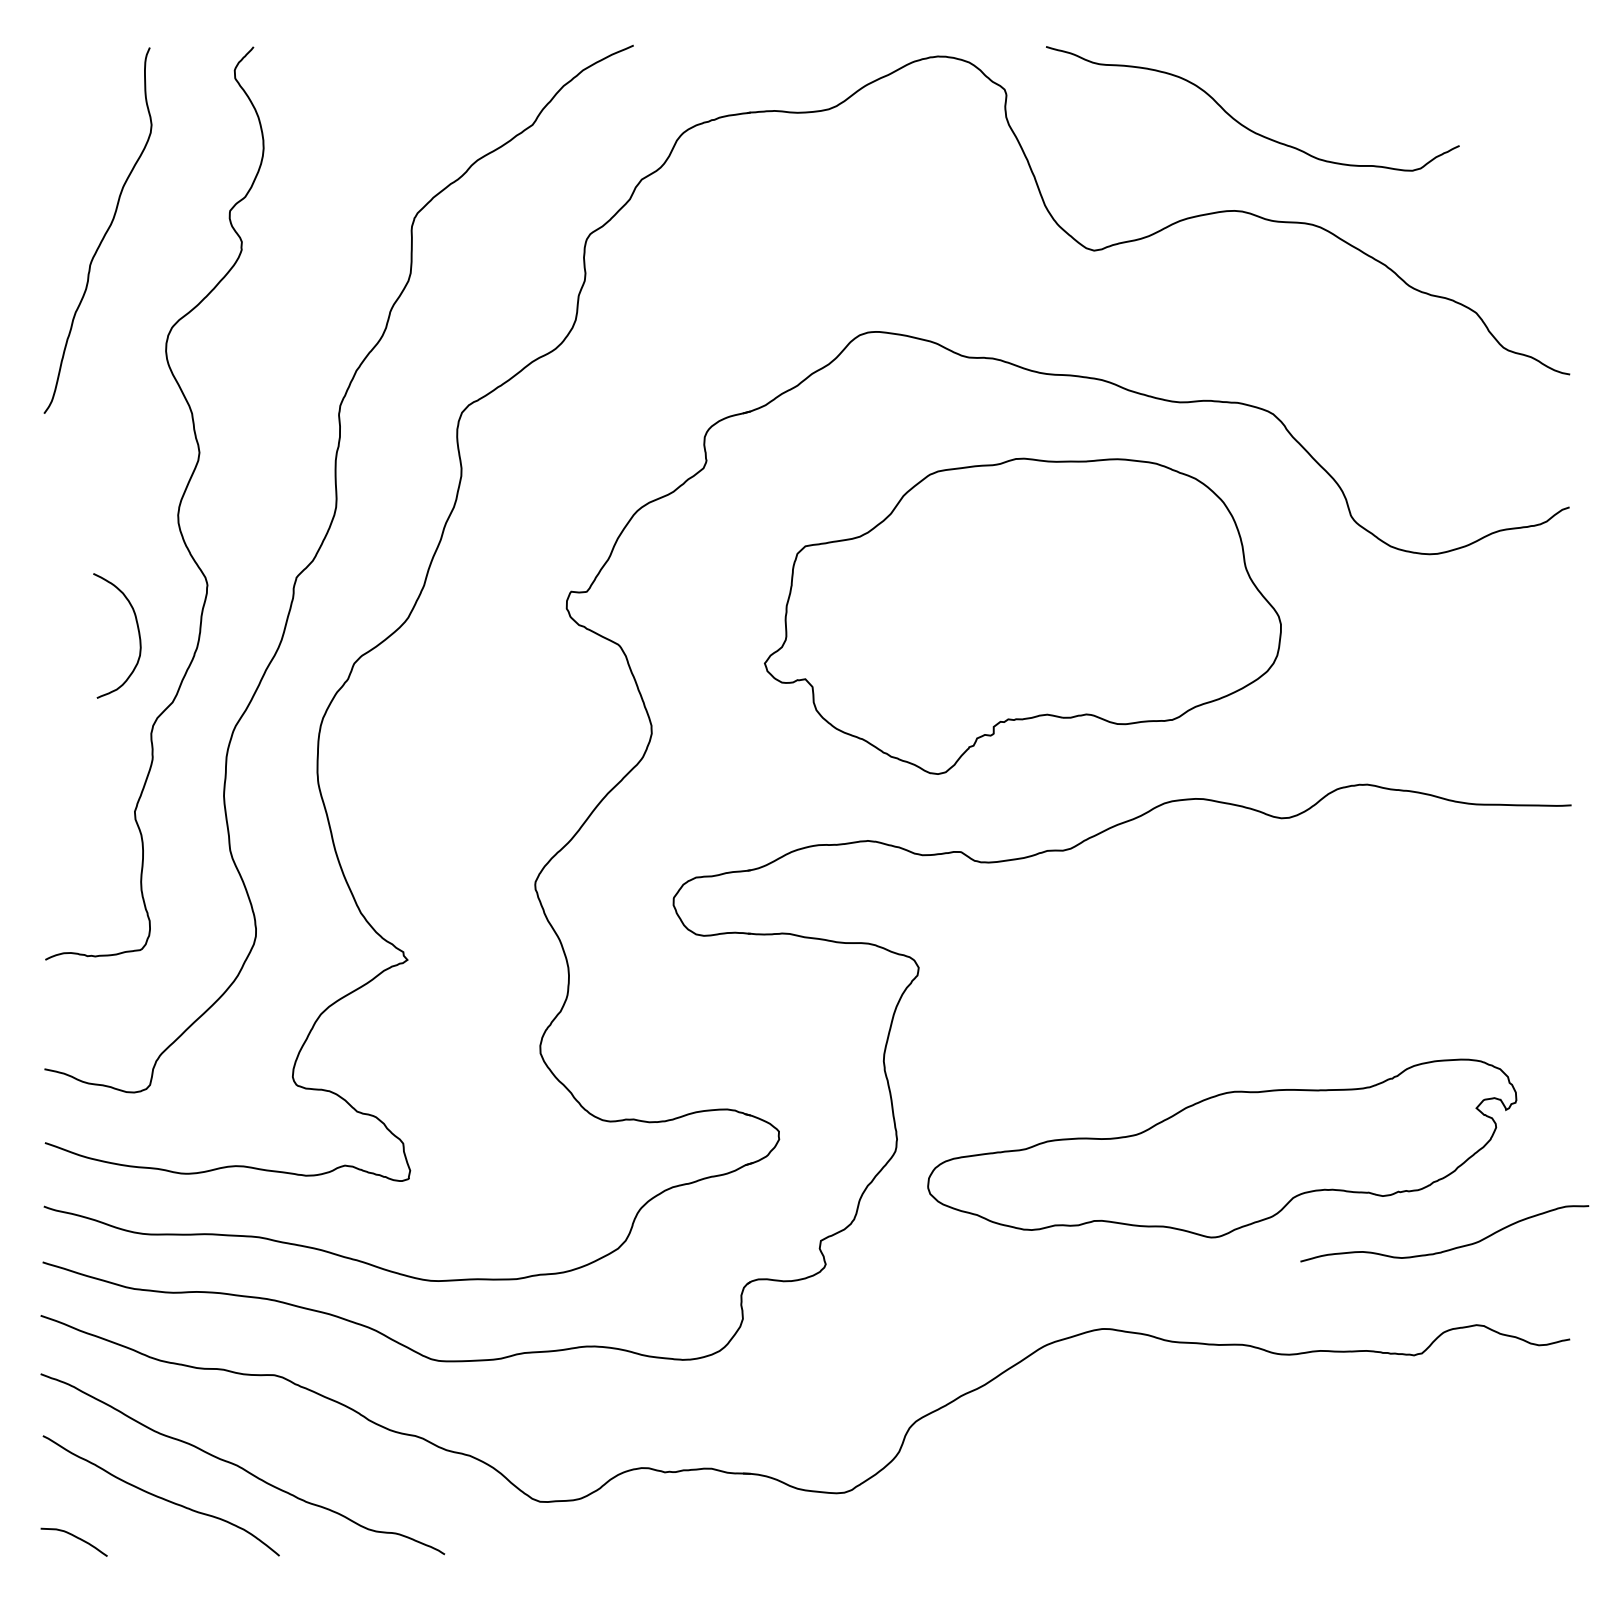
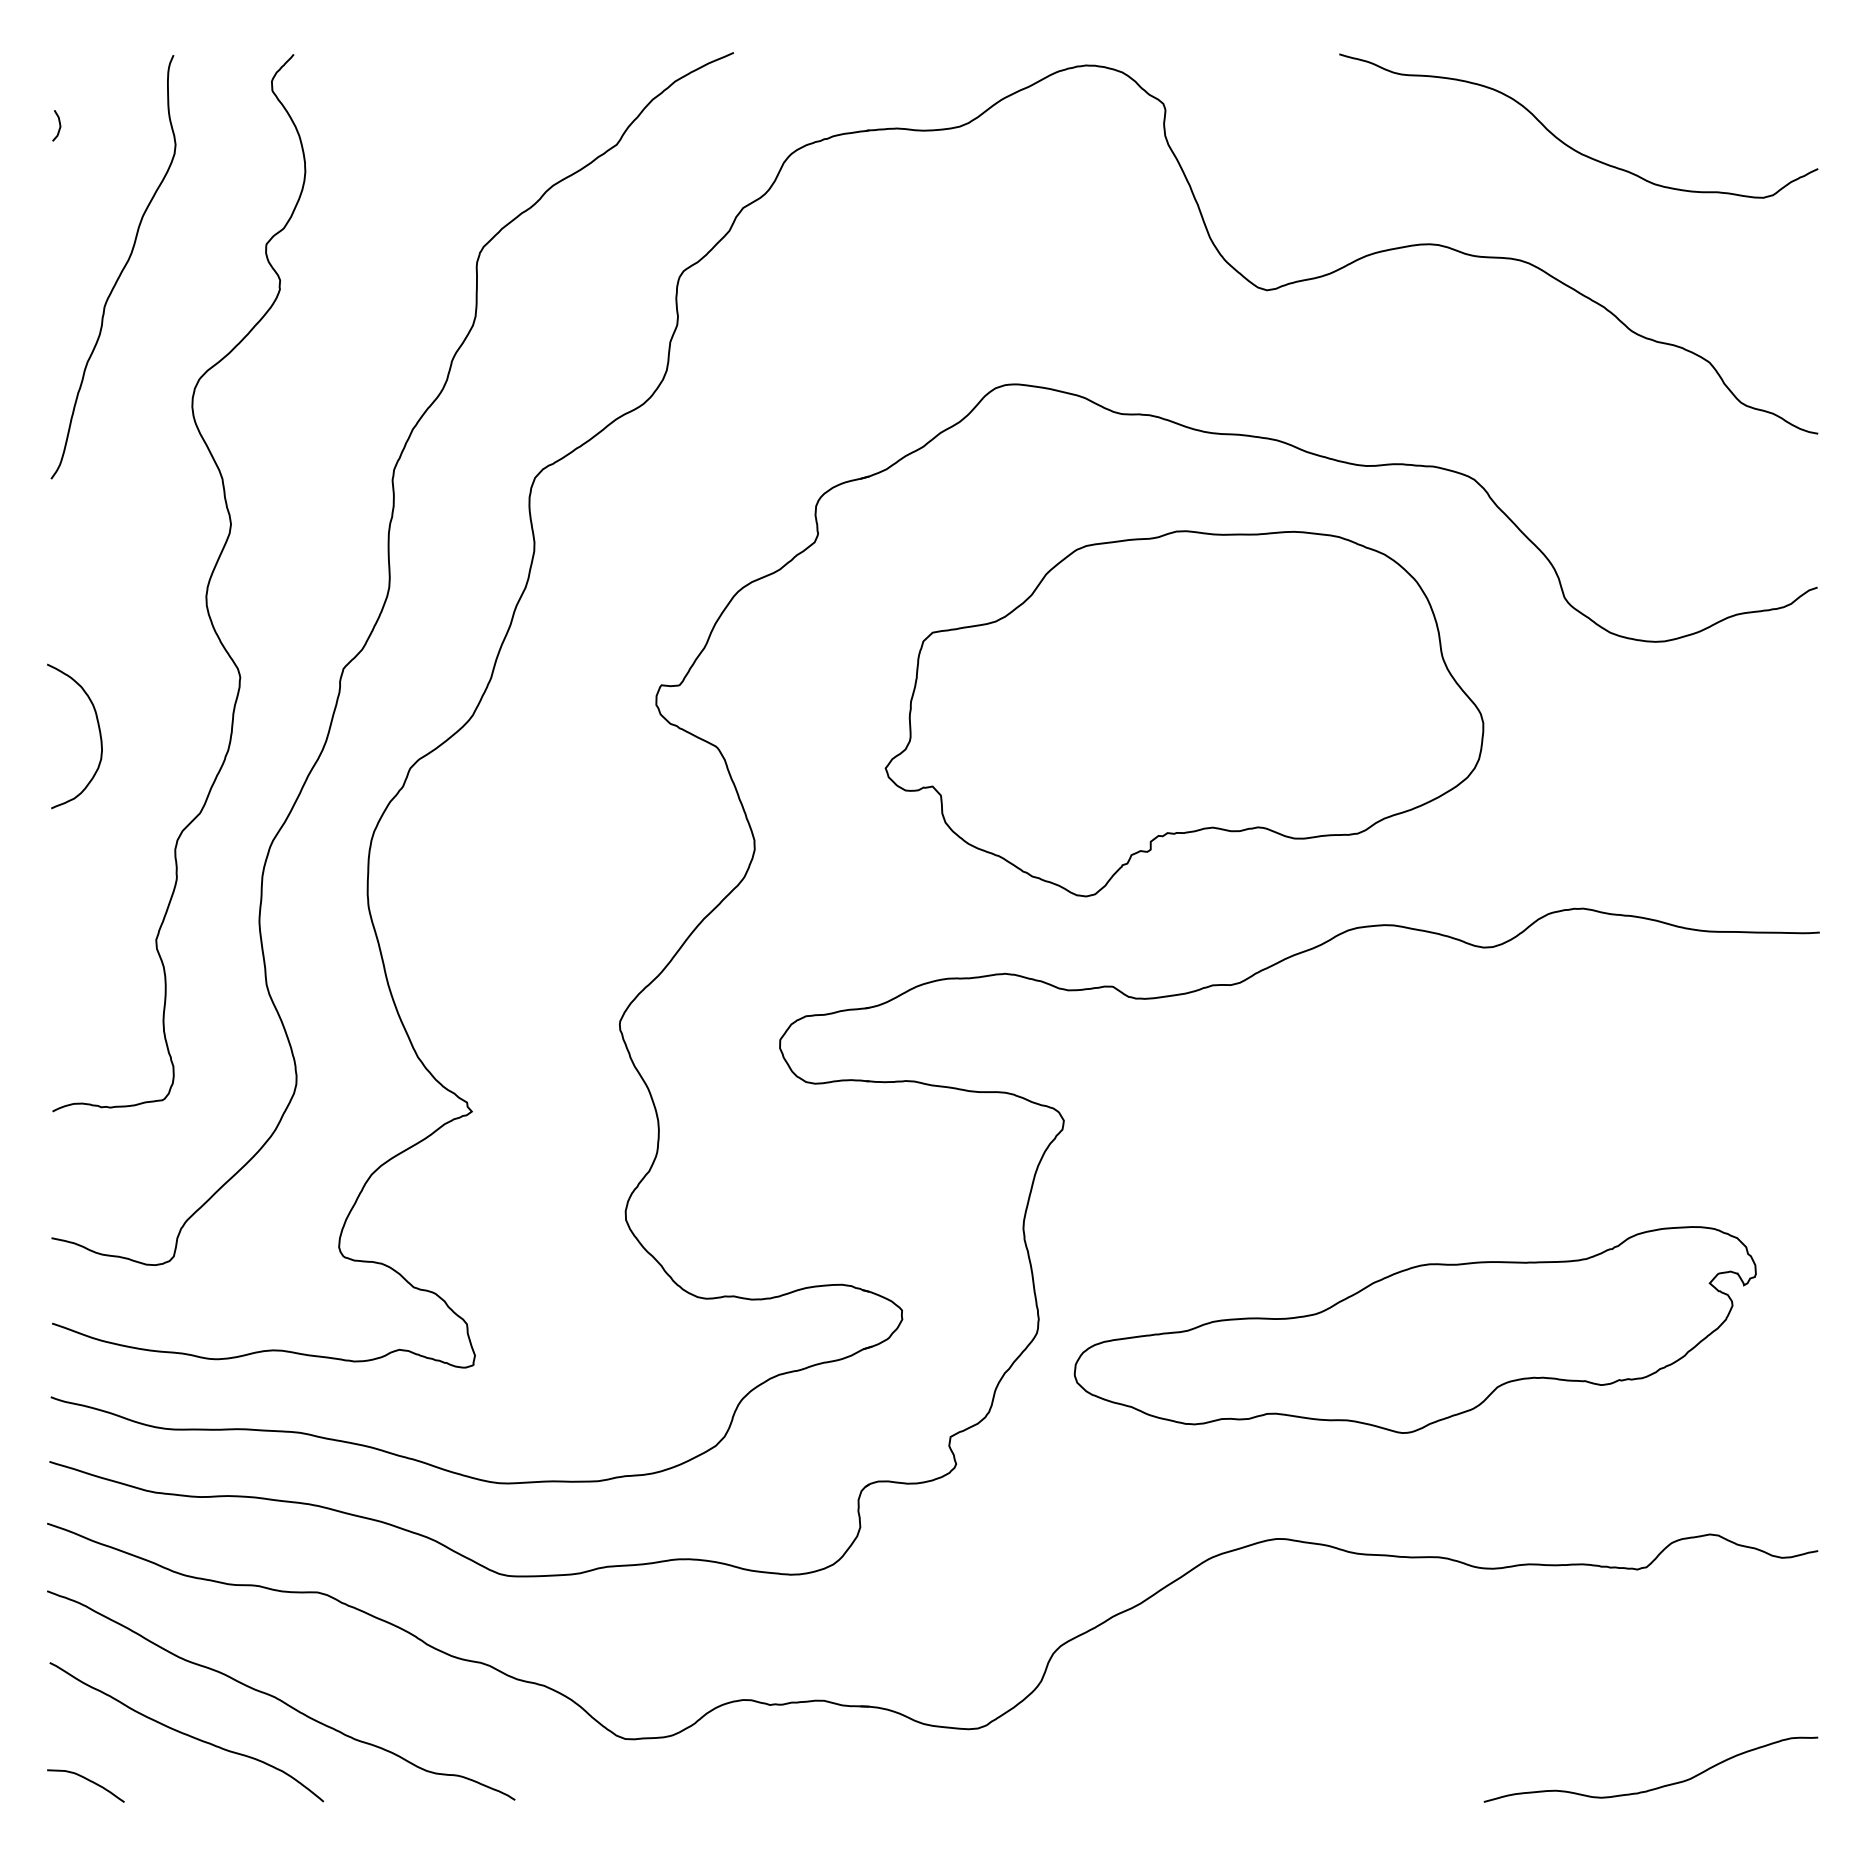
curve: (51, 108) -> (59, 125), added
curve: (1239, 122) -> (1563, 141), moved
curve: (137, 630) -> (98, 730), moved
curve: (1449, 1249) -> (1656, 1787), moved

